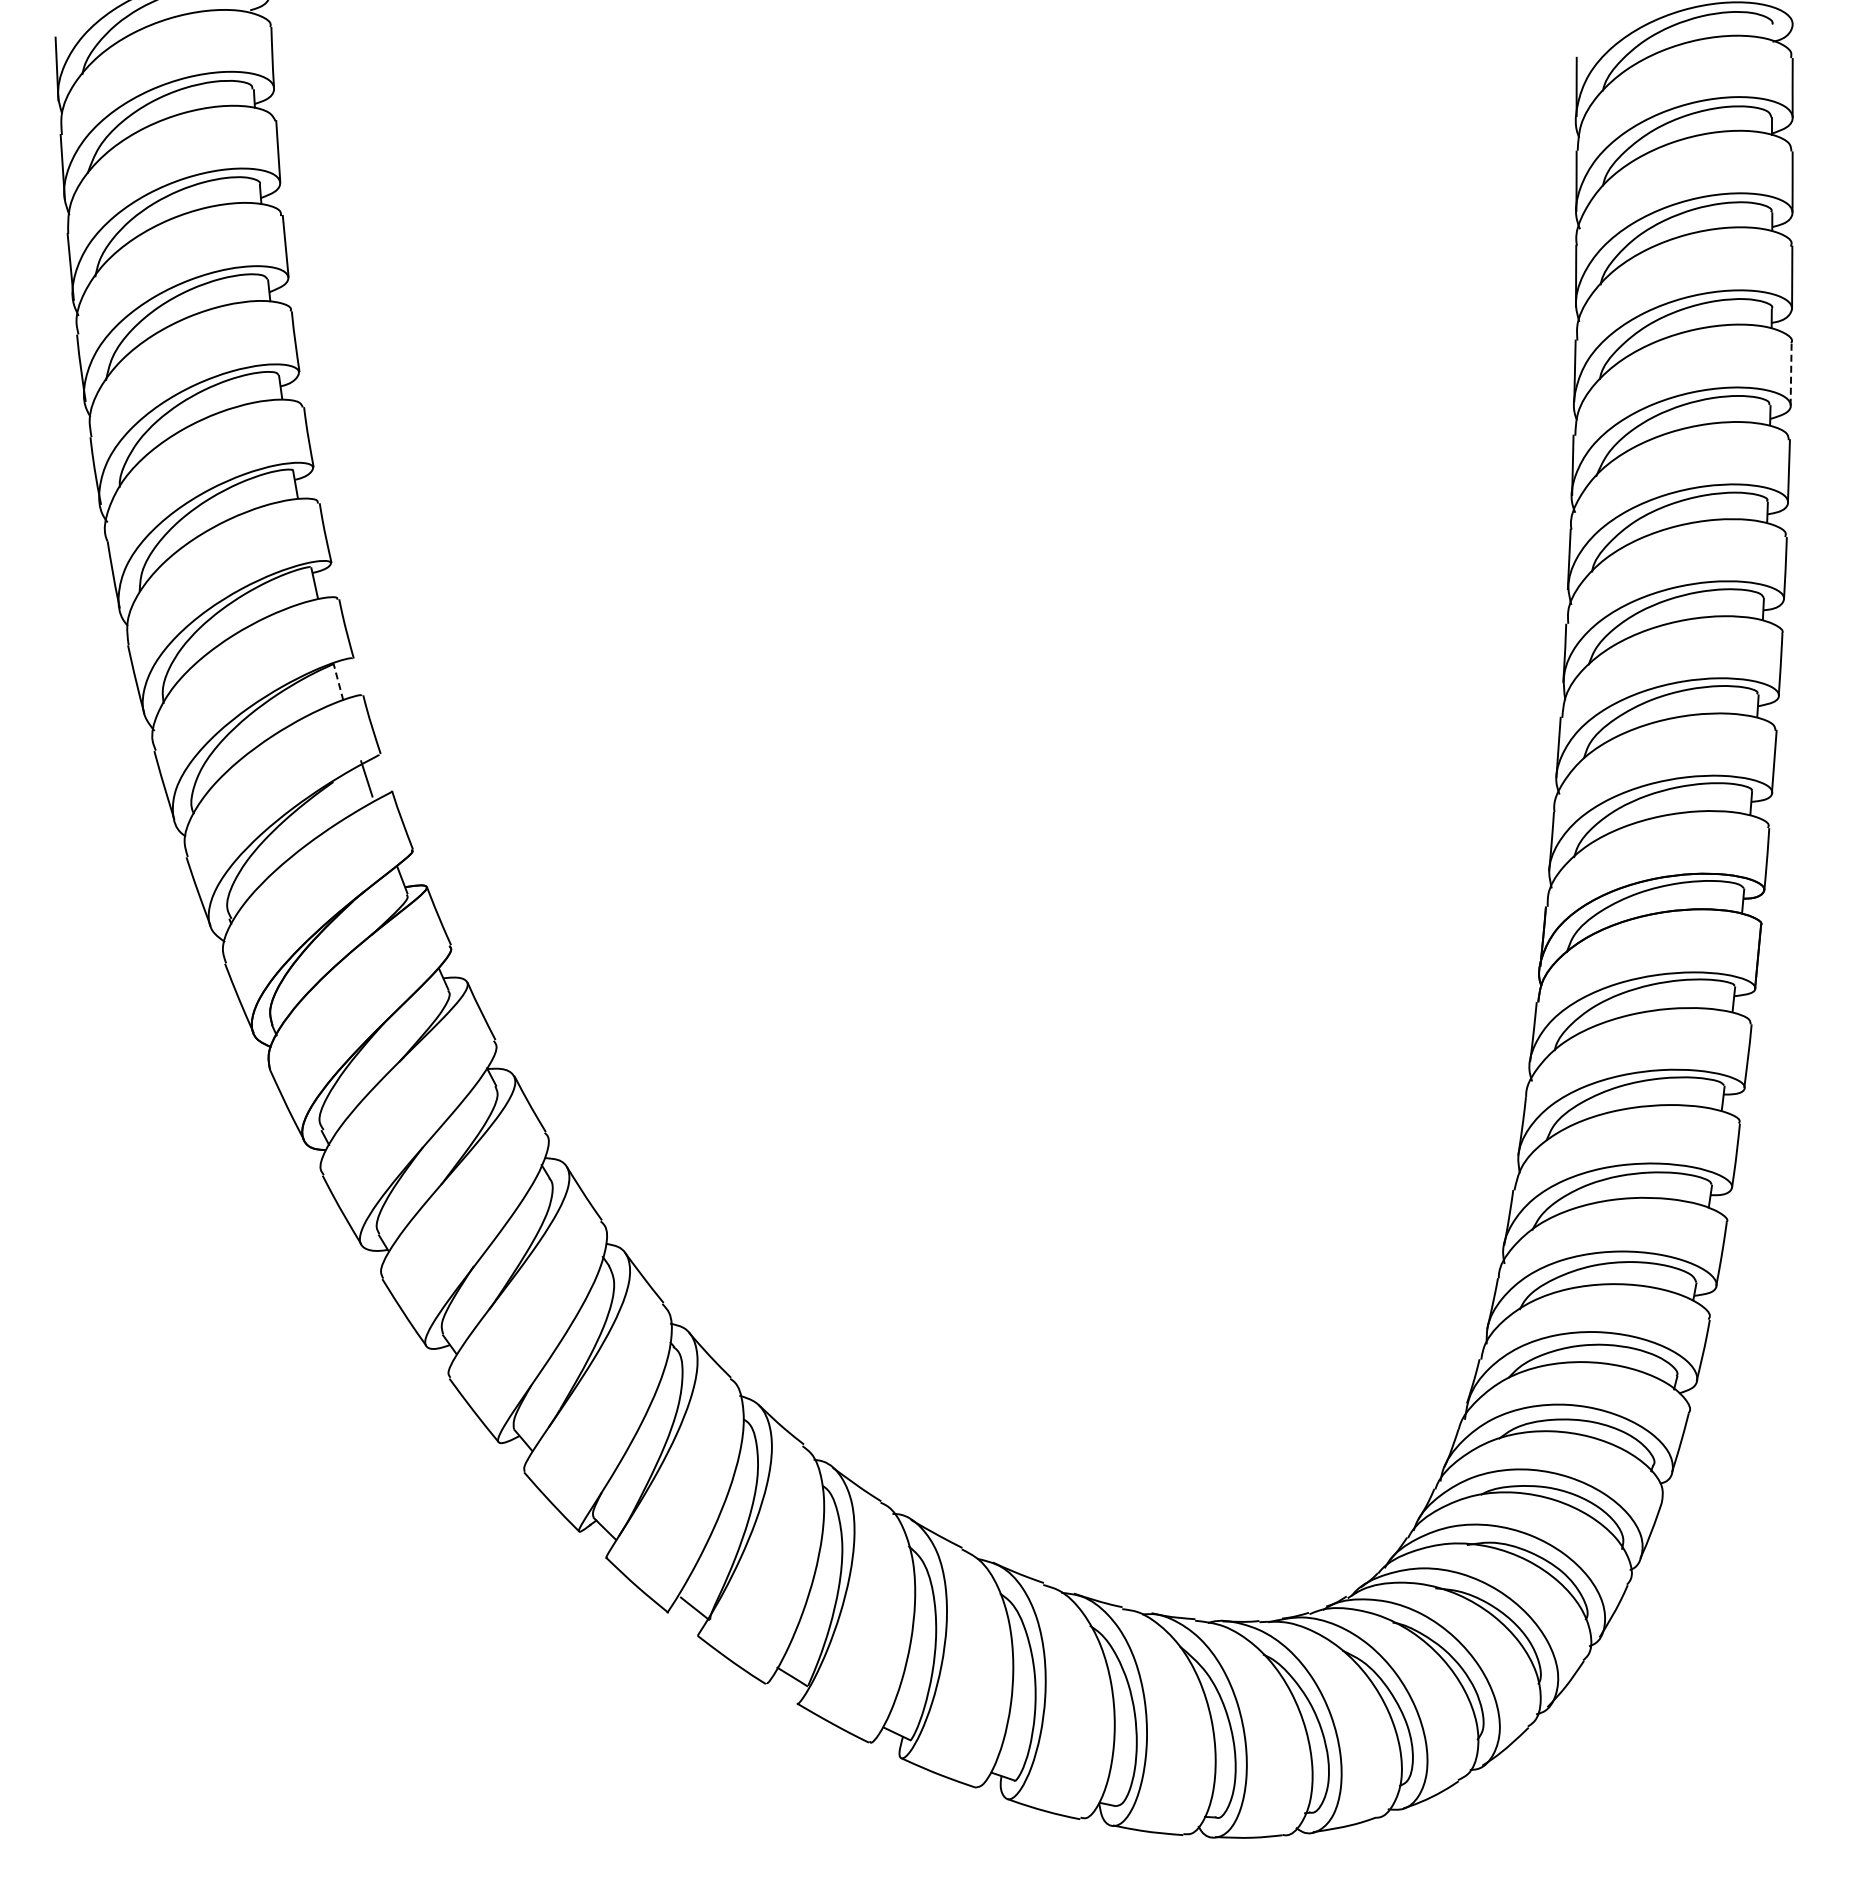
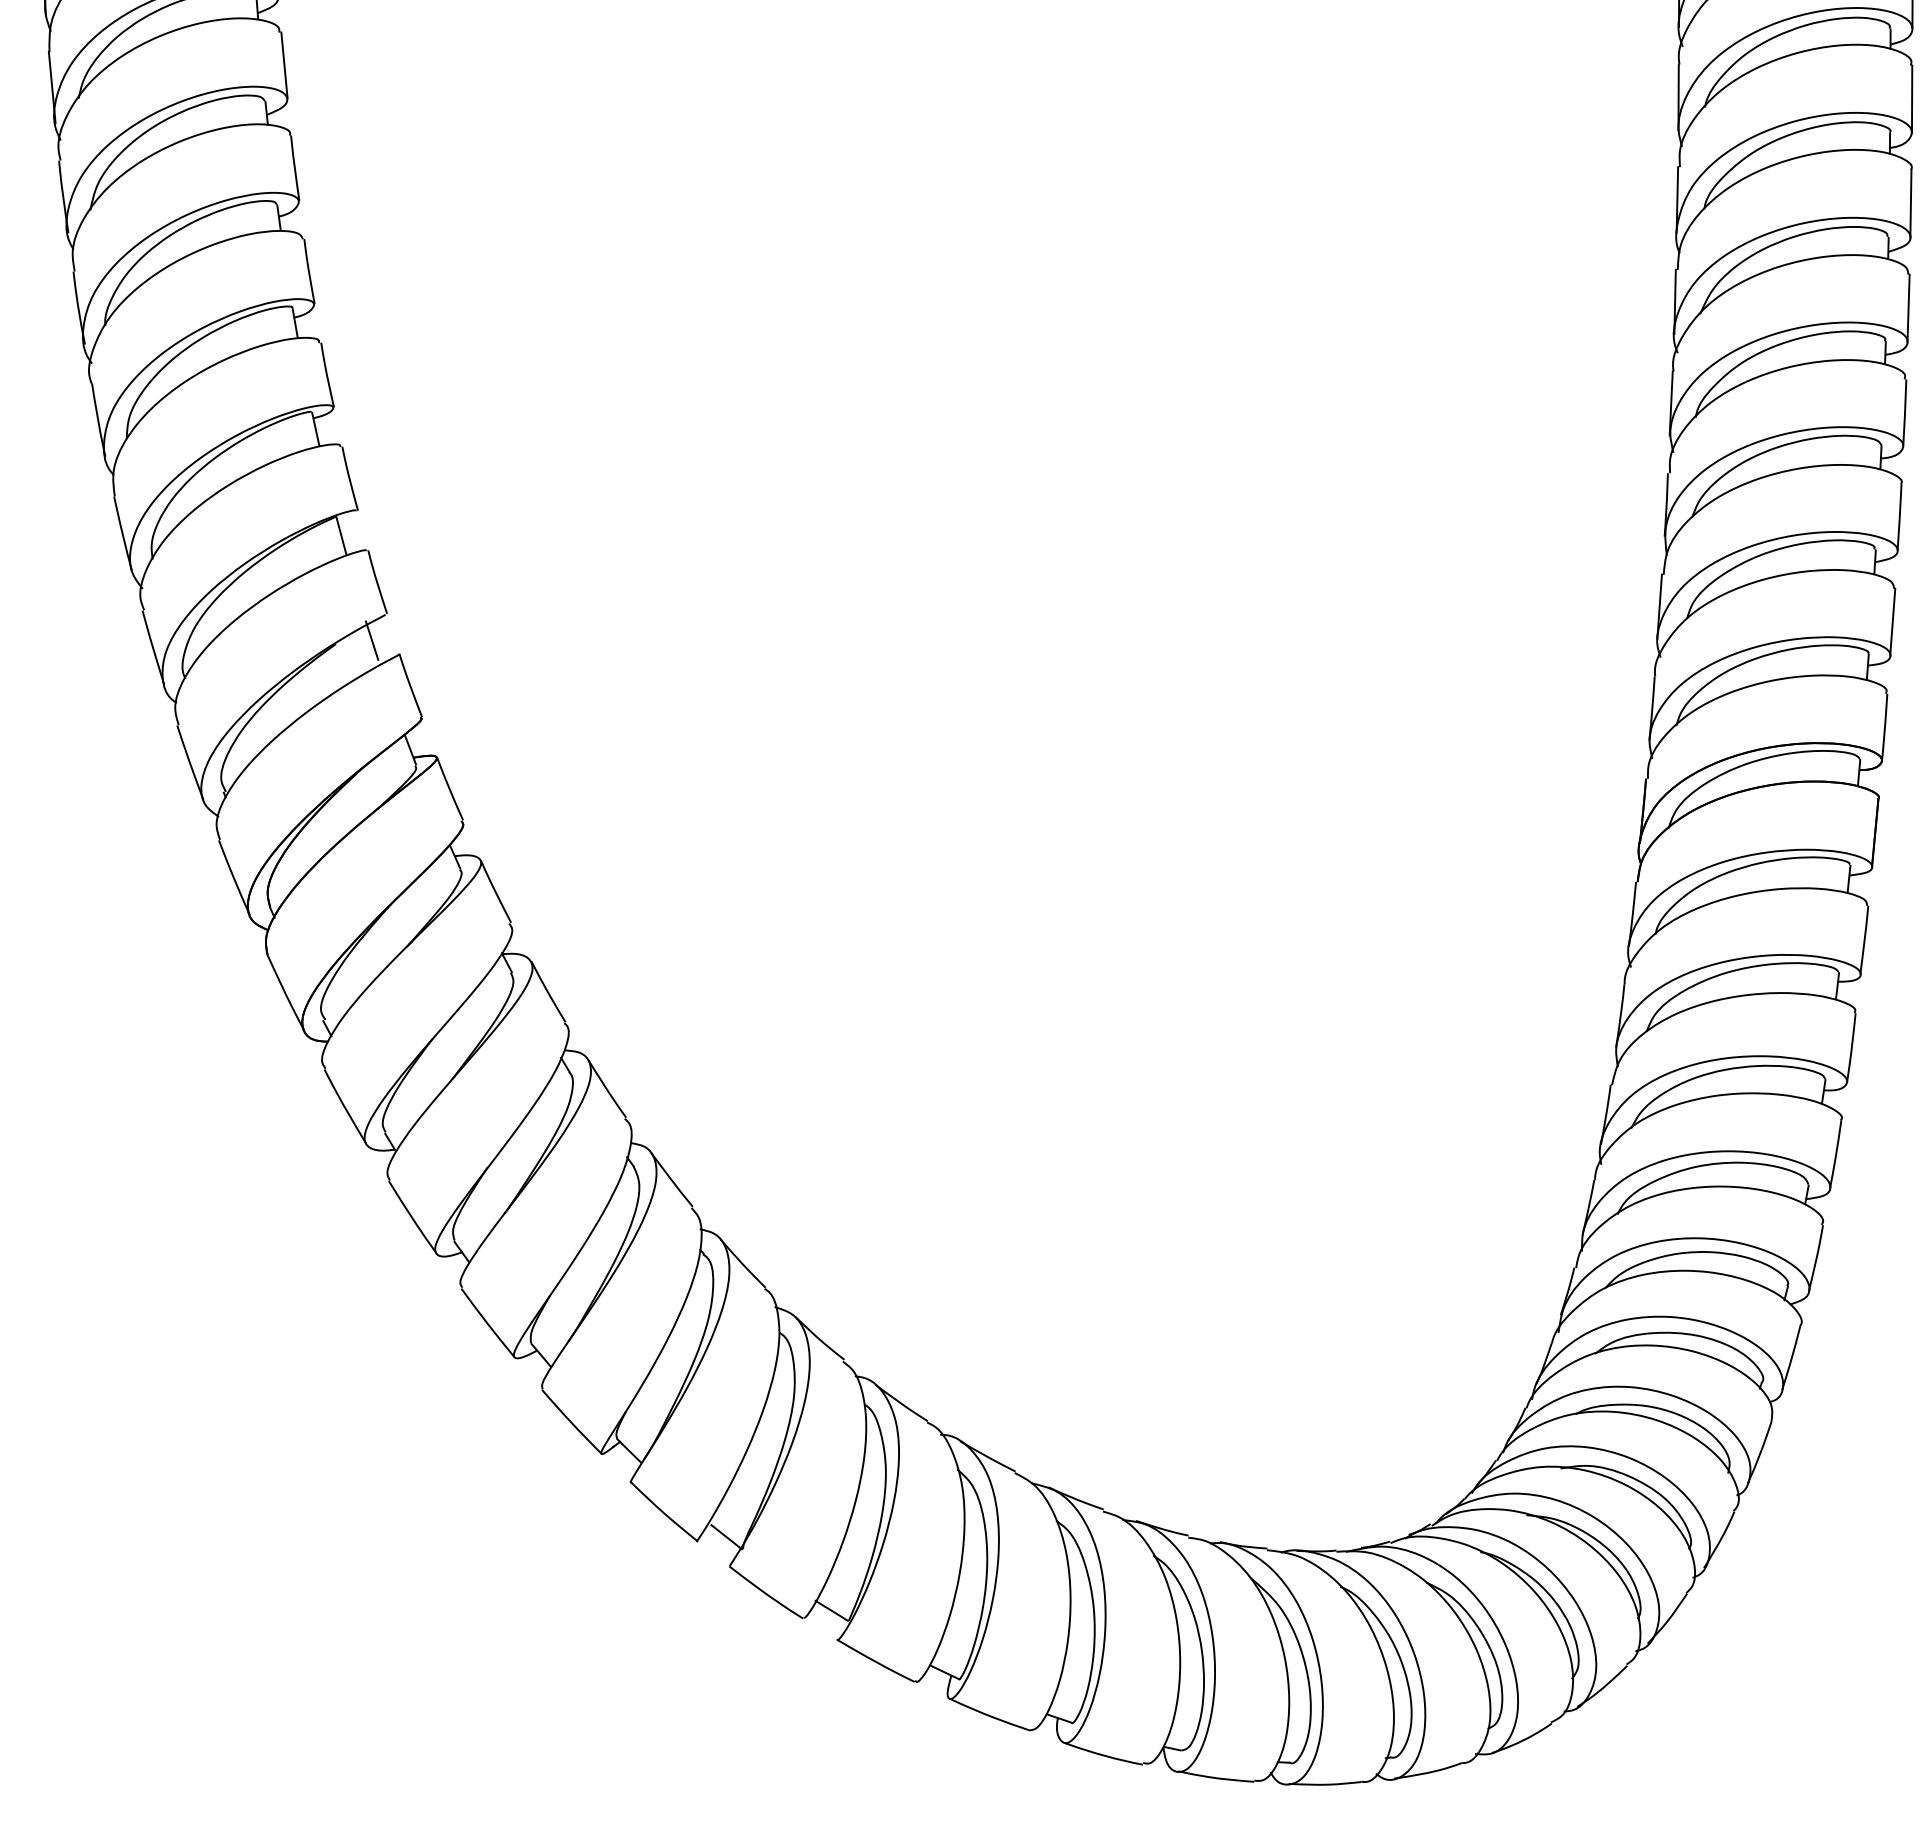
line: (1791, 373) -> (1911, 202), dashed -> solid
line: (338, 682) -> (341, 536), dashed -> solid

